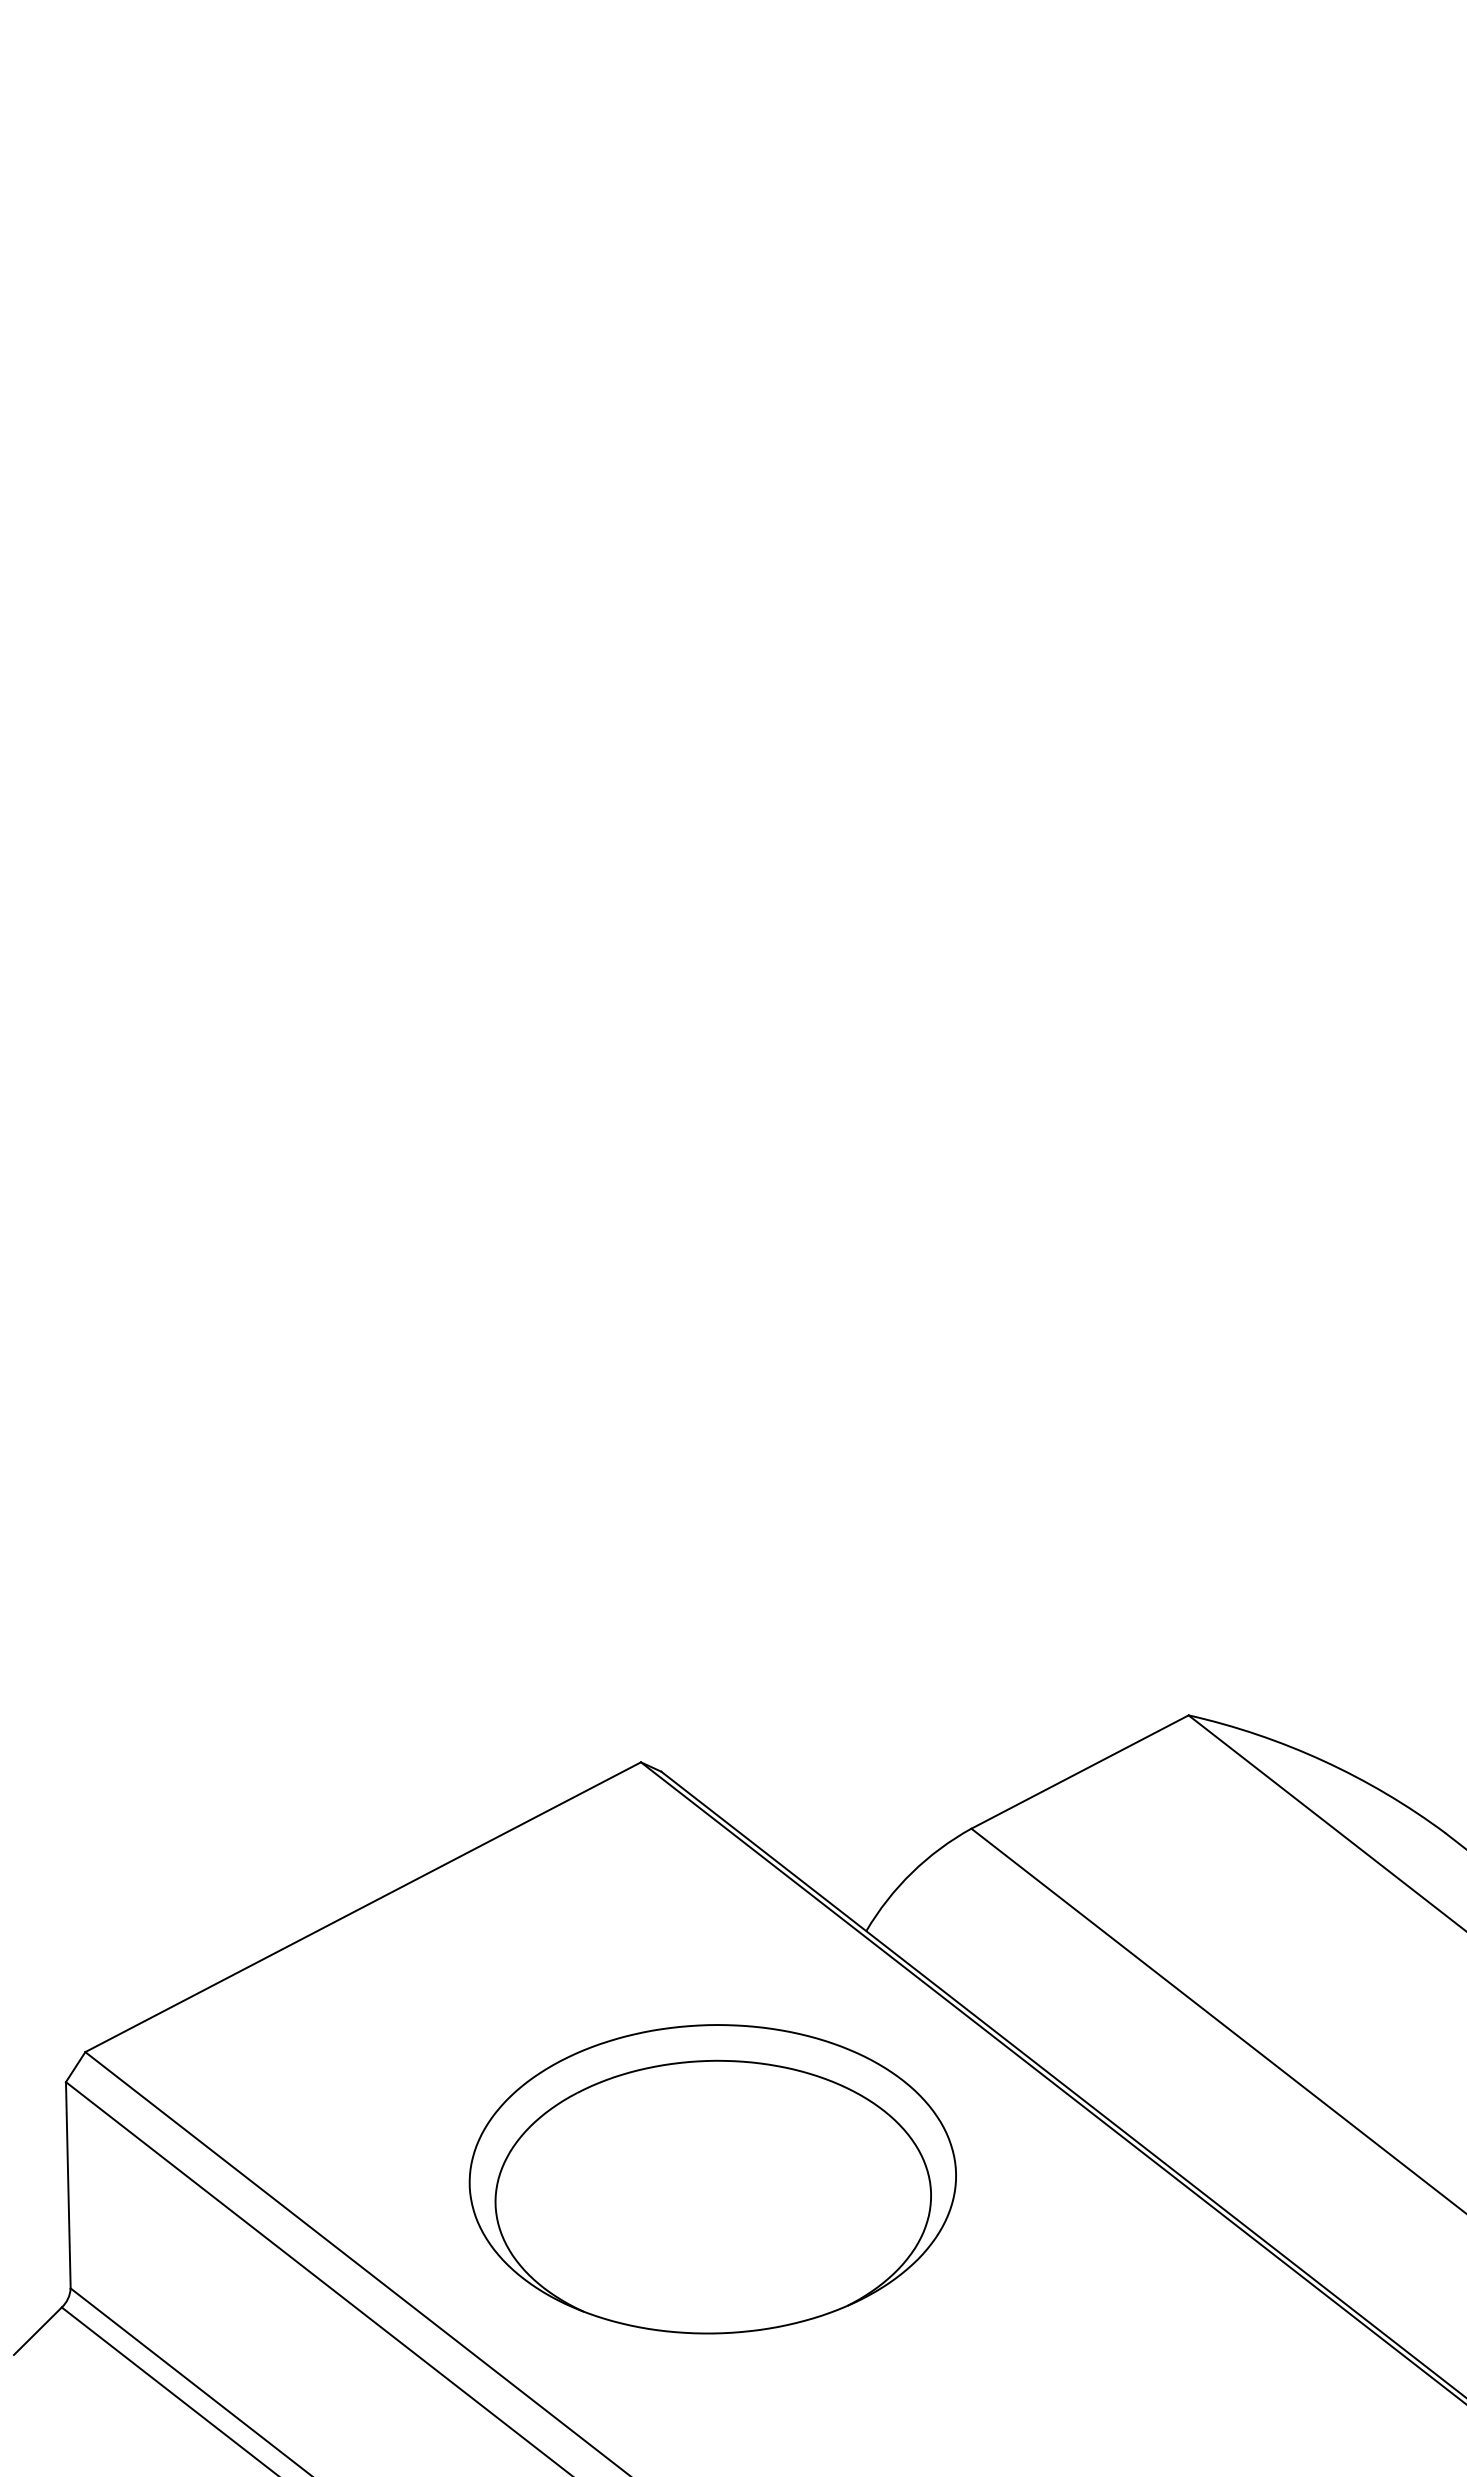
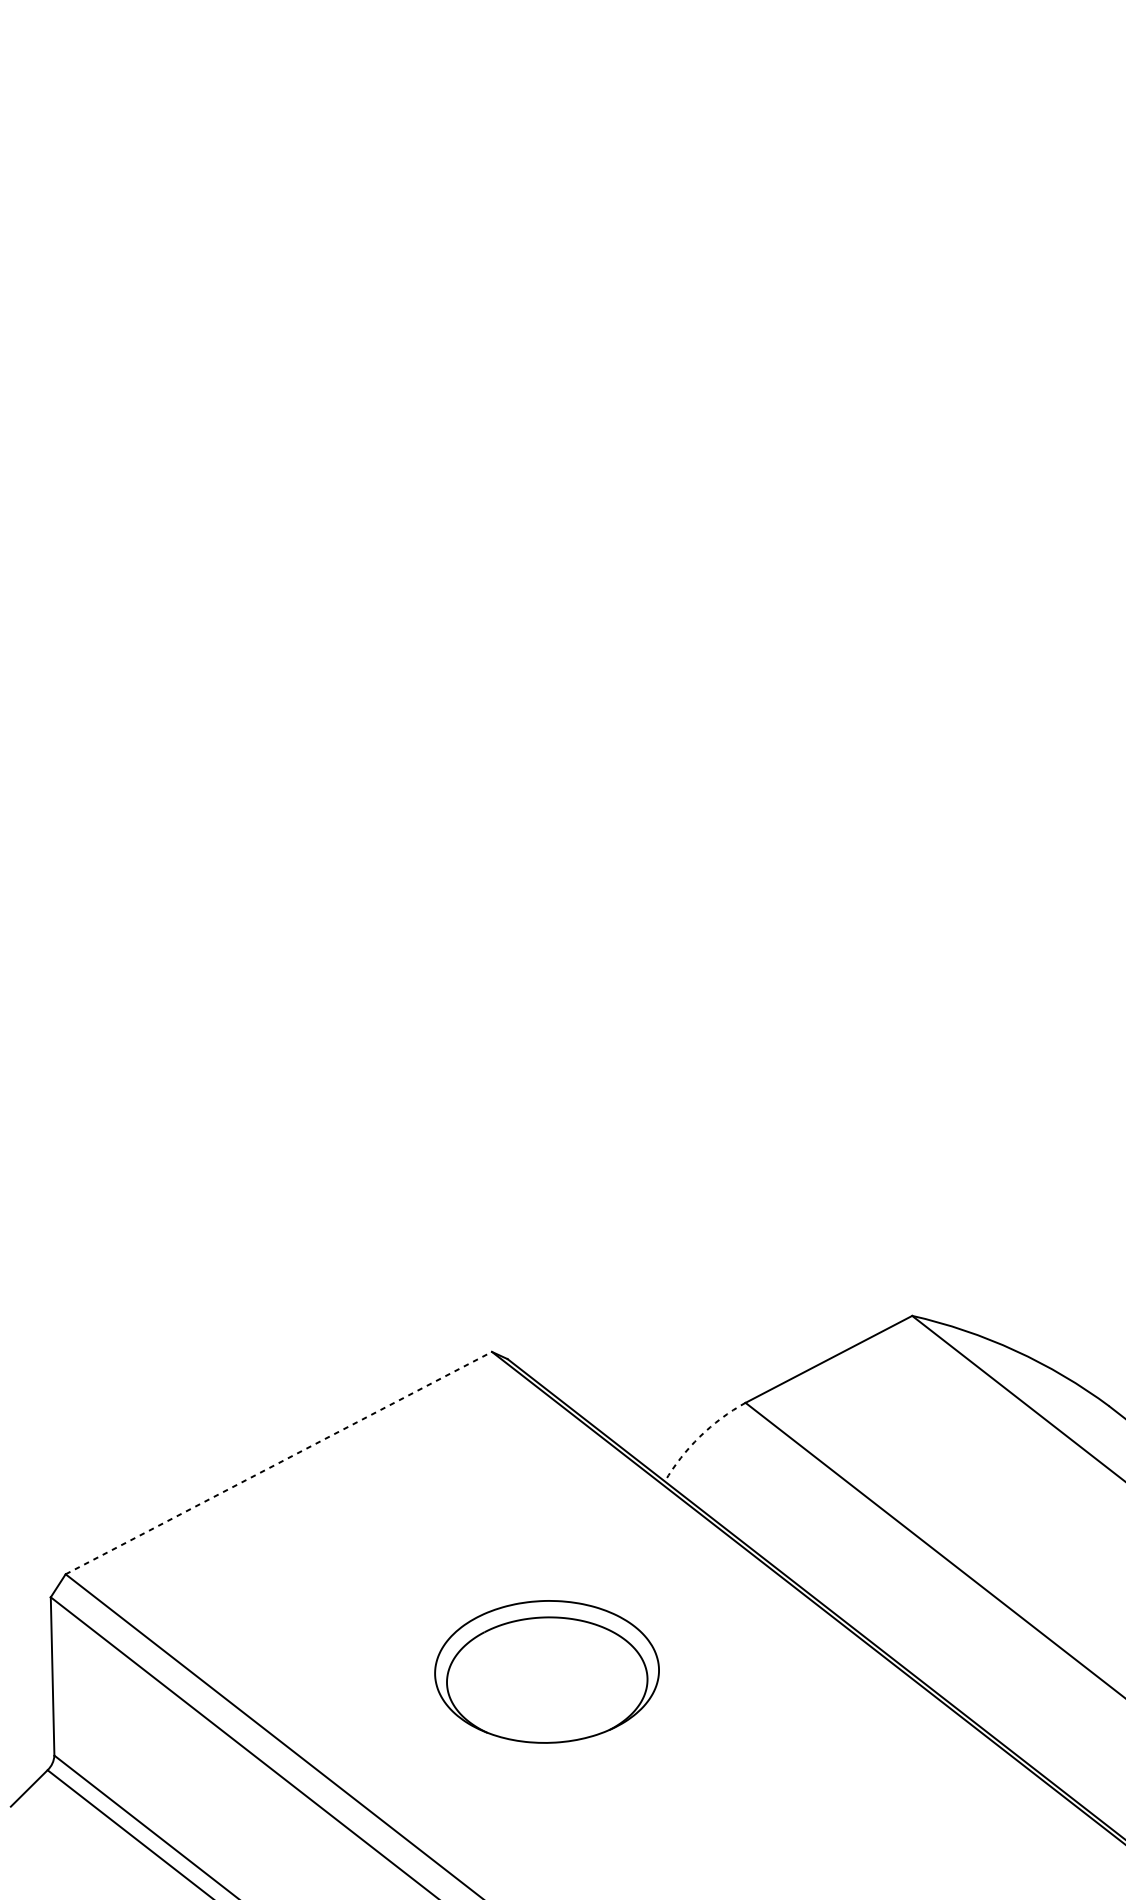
arc: (911, 1872) -> (699, 1436), solid -> dashed
line: (363, 1906) -> (279, 1462), solid -> dashed
part: (712, 2179) -> (546, 1672), size x0.6

